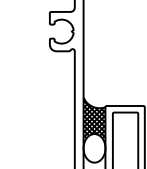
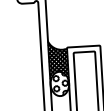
hatch: (93, 147) -> (58, 83), added

